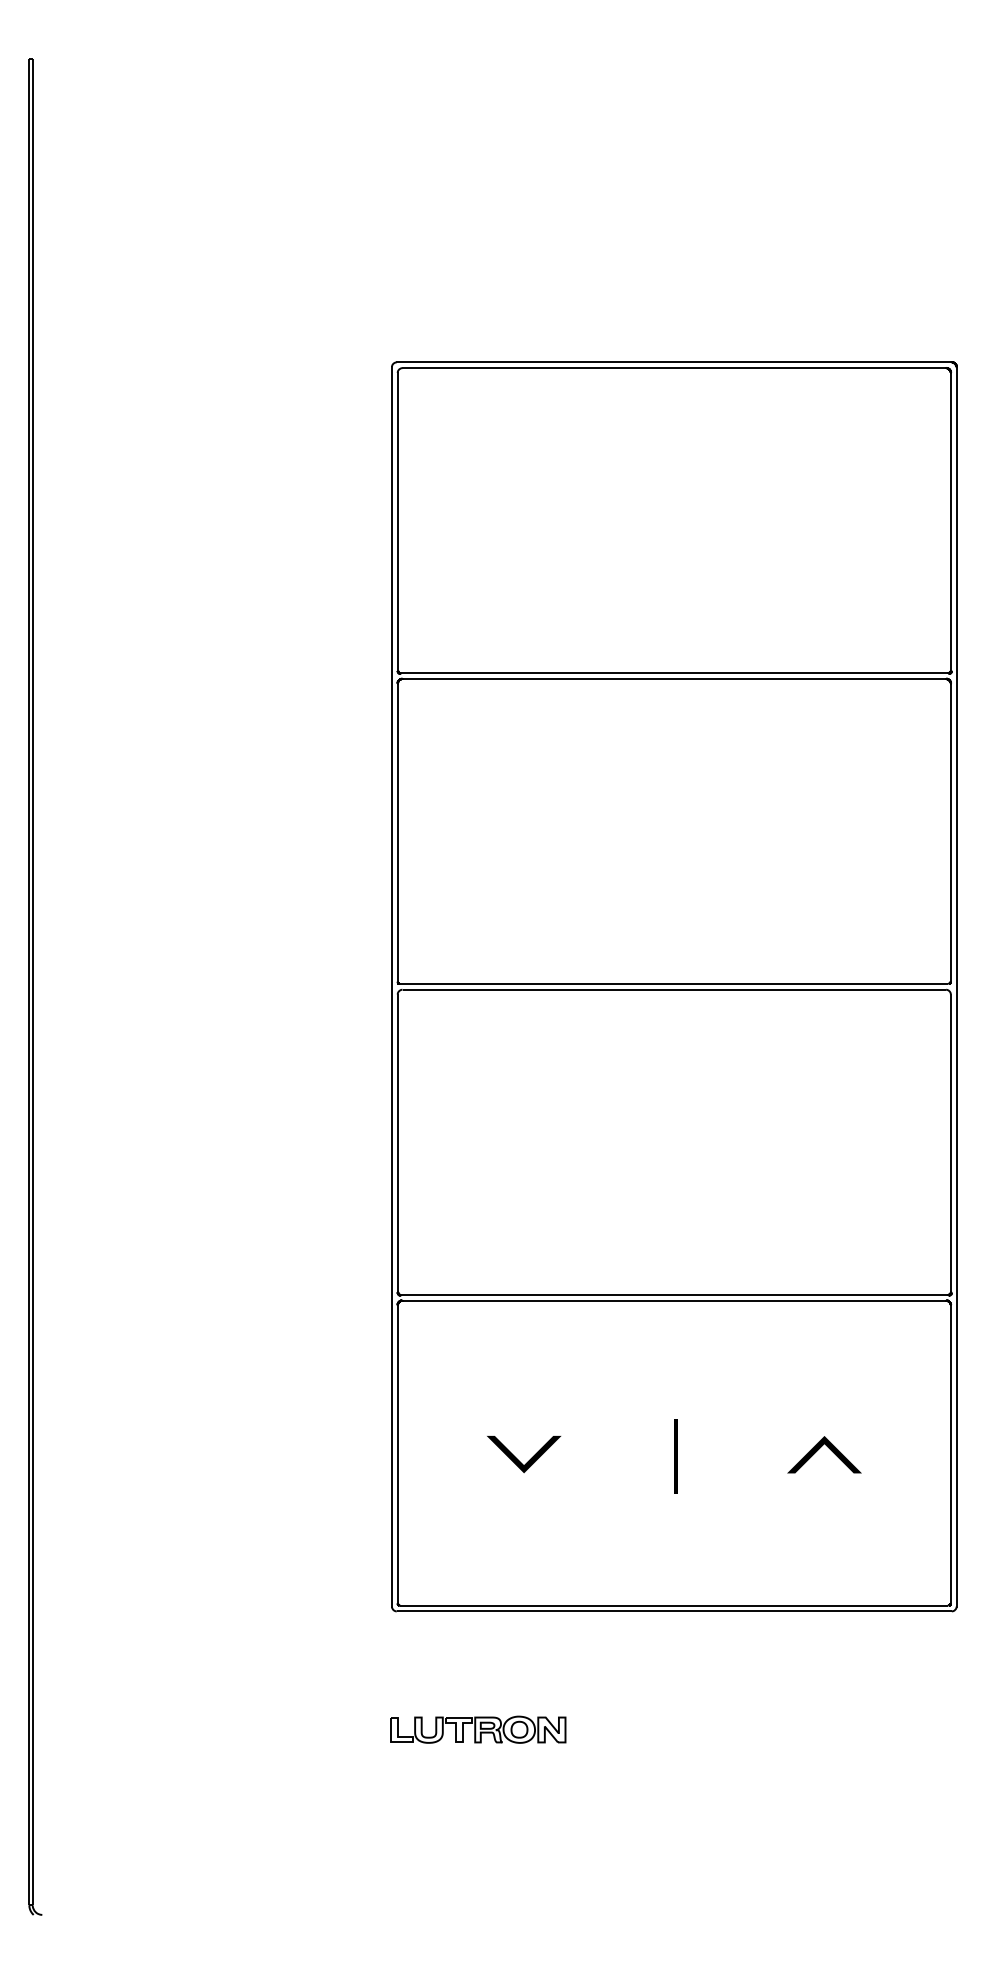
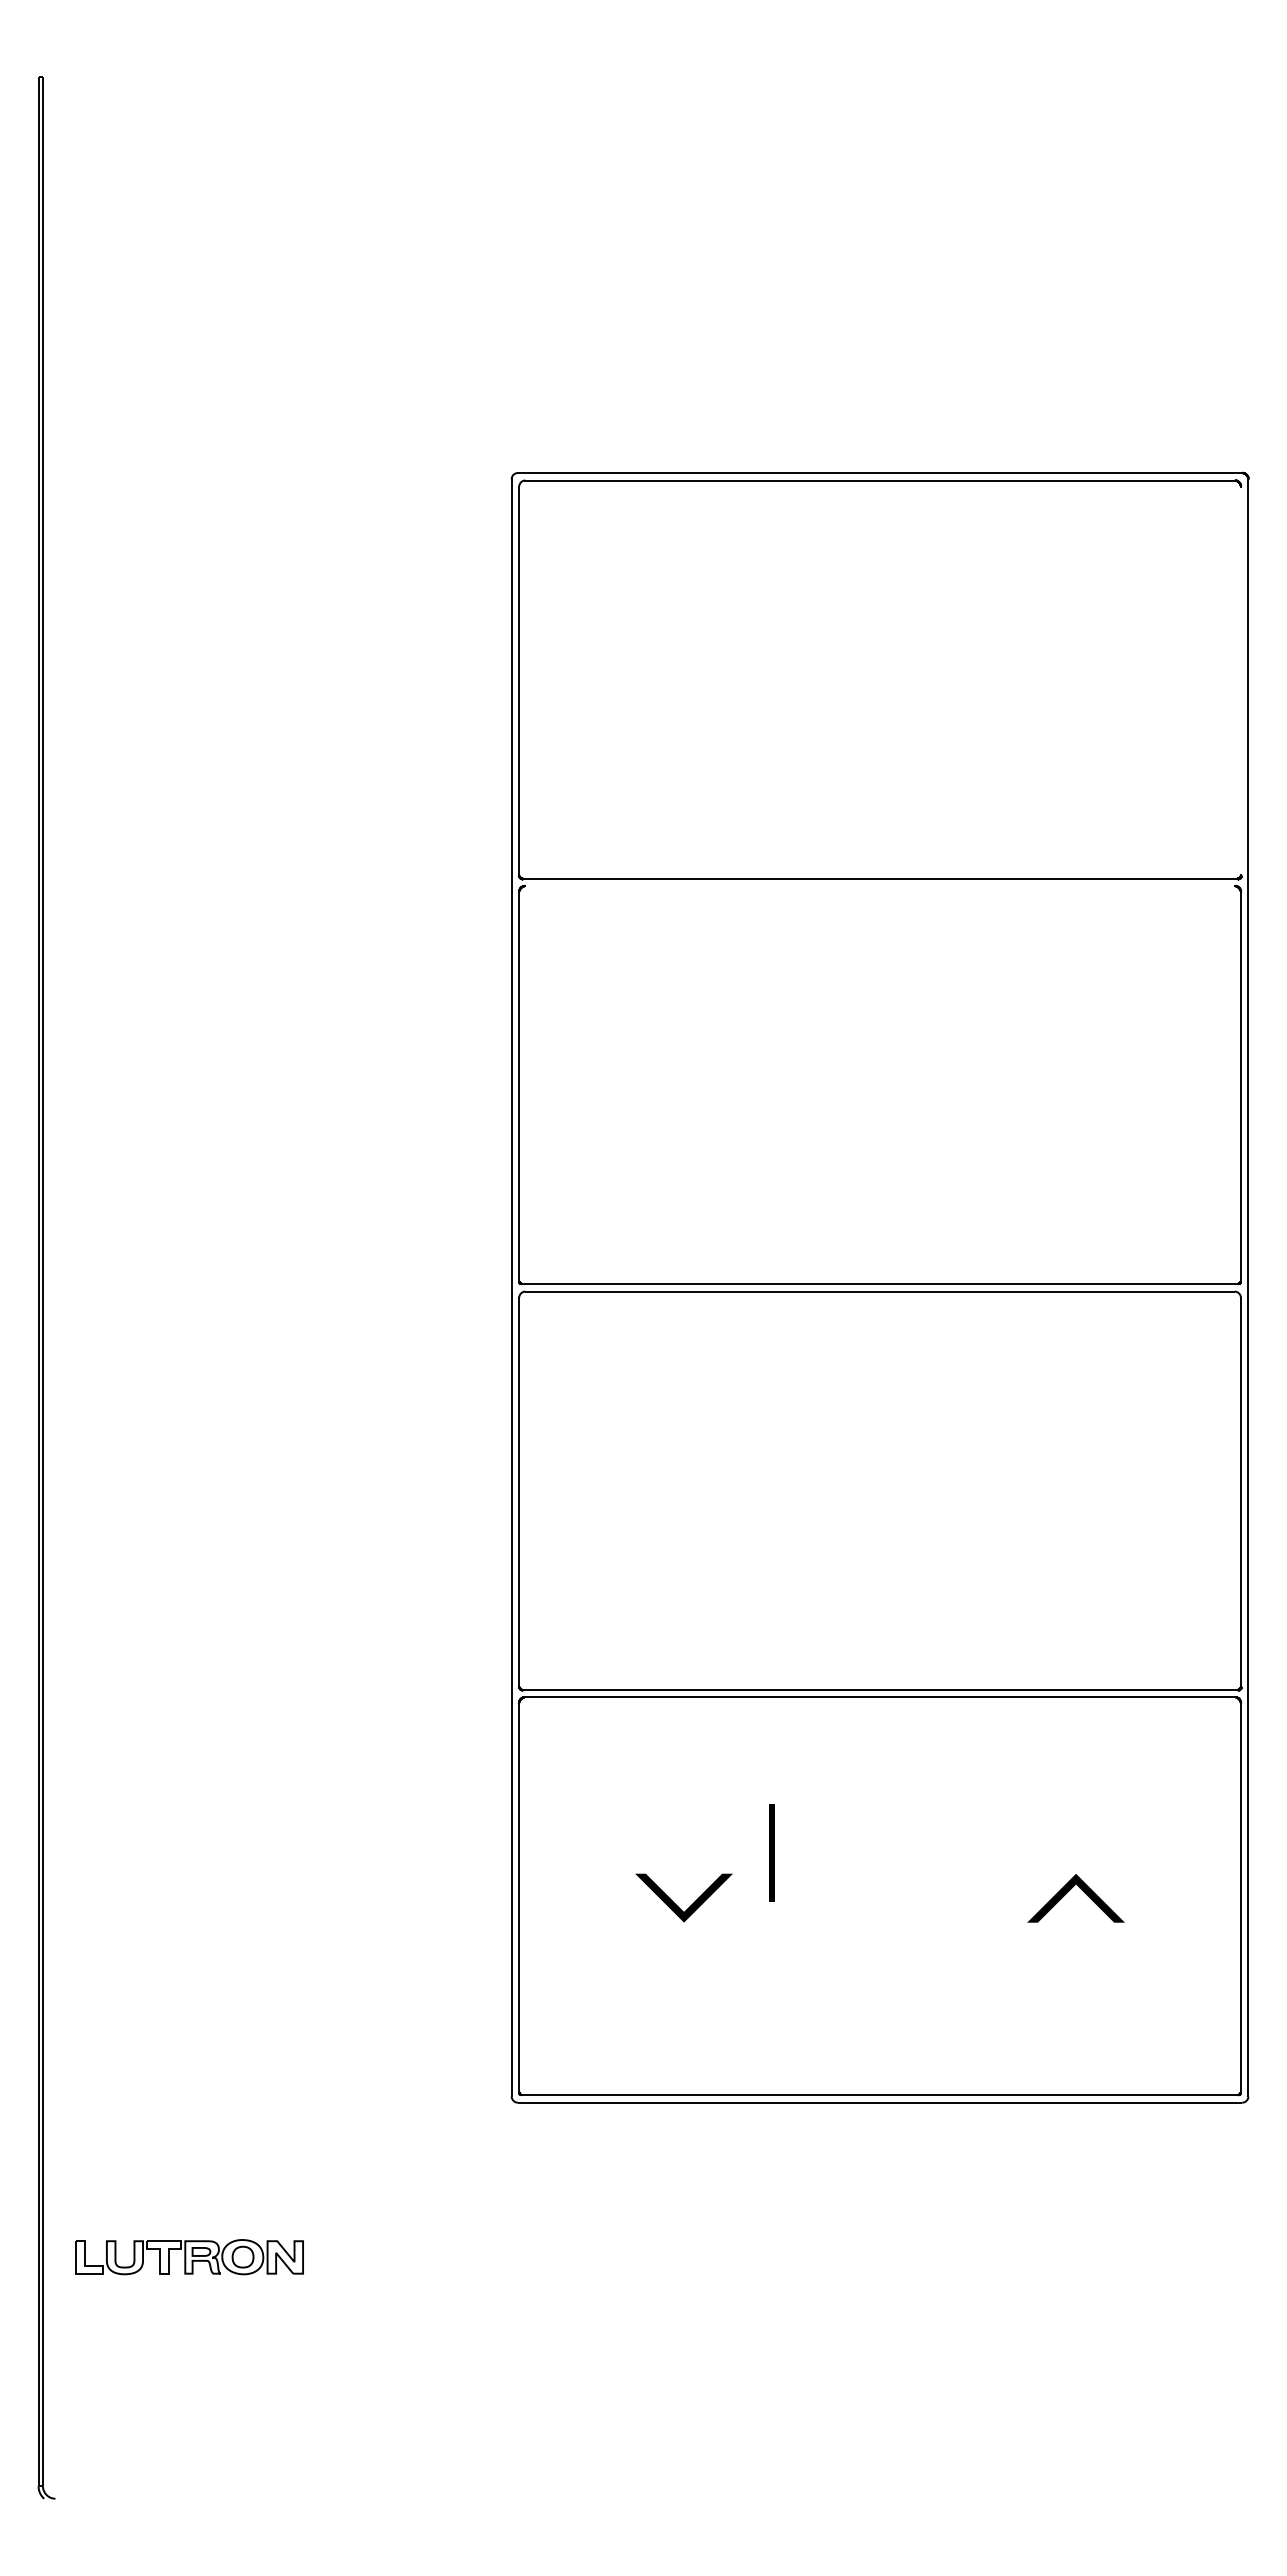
line: (950, 521) -> (1240, 680), removed
line: (673, 679) -> (879, 886), removed
part: (676, 1456) -> (771, 1852), moved
part: (478, 1730) -> (189, 2257), moved

